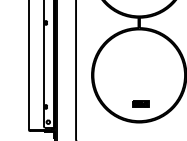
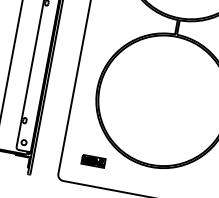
part: (140, 103) -> (93, 160), moved

